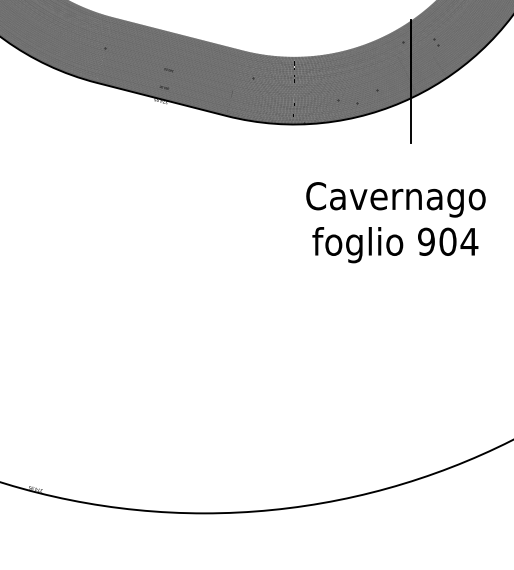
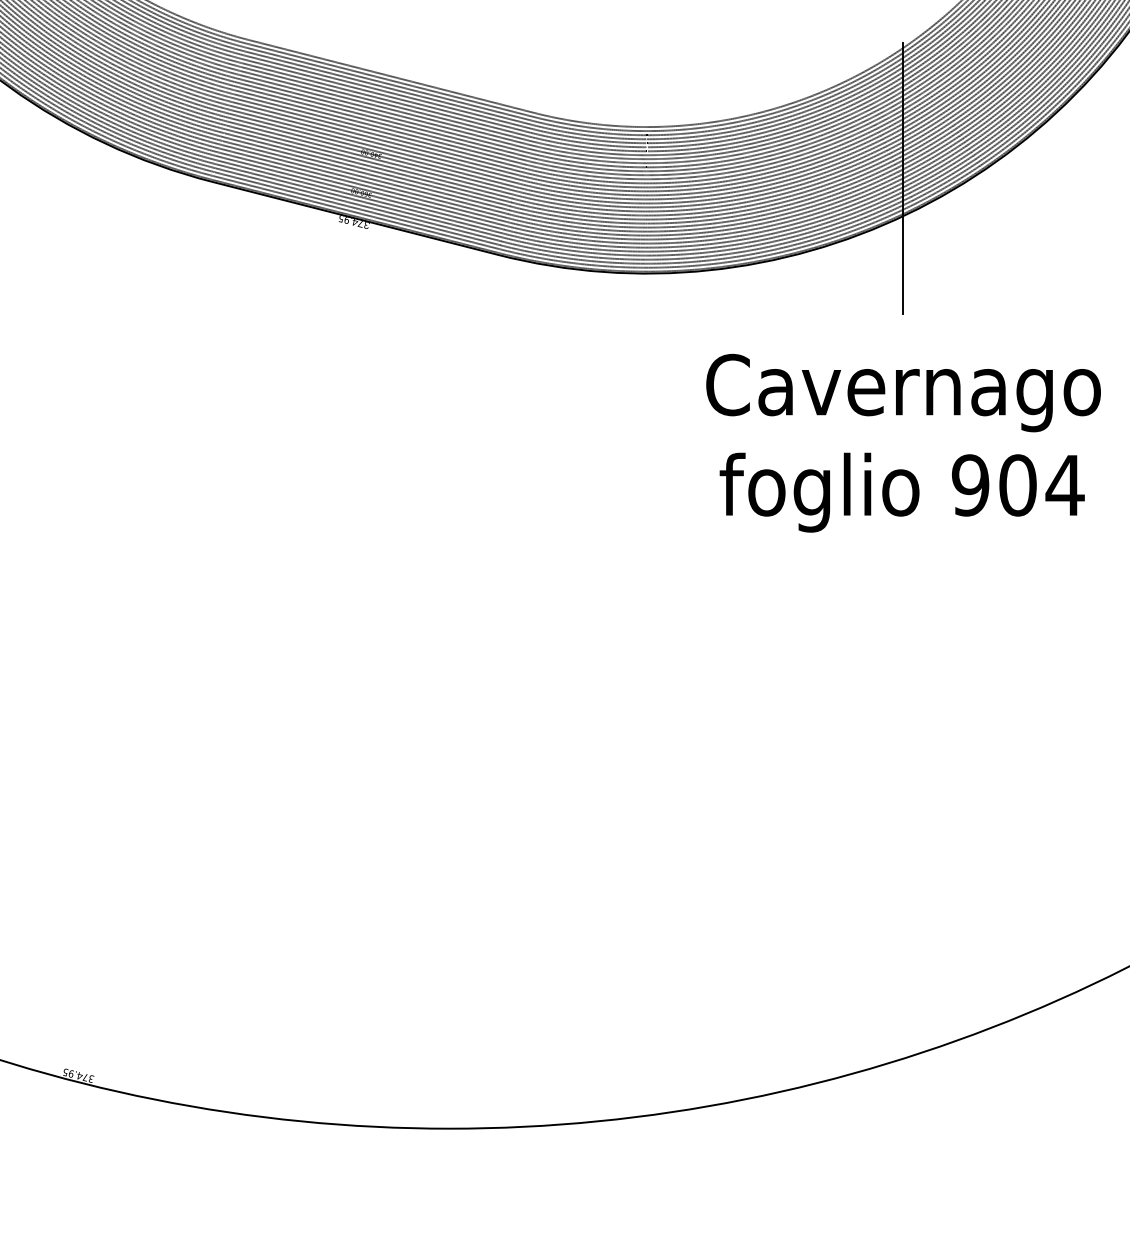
text: (395, 222) -> (902, 442), moved

